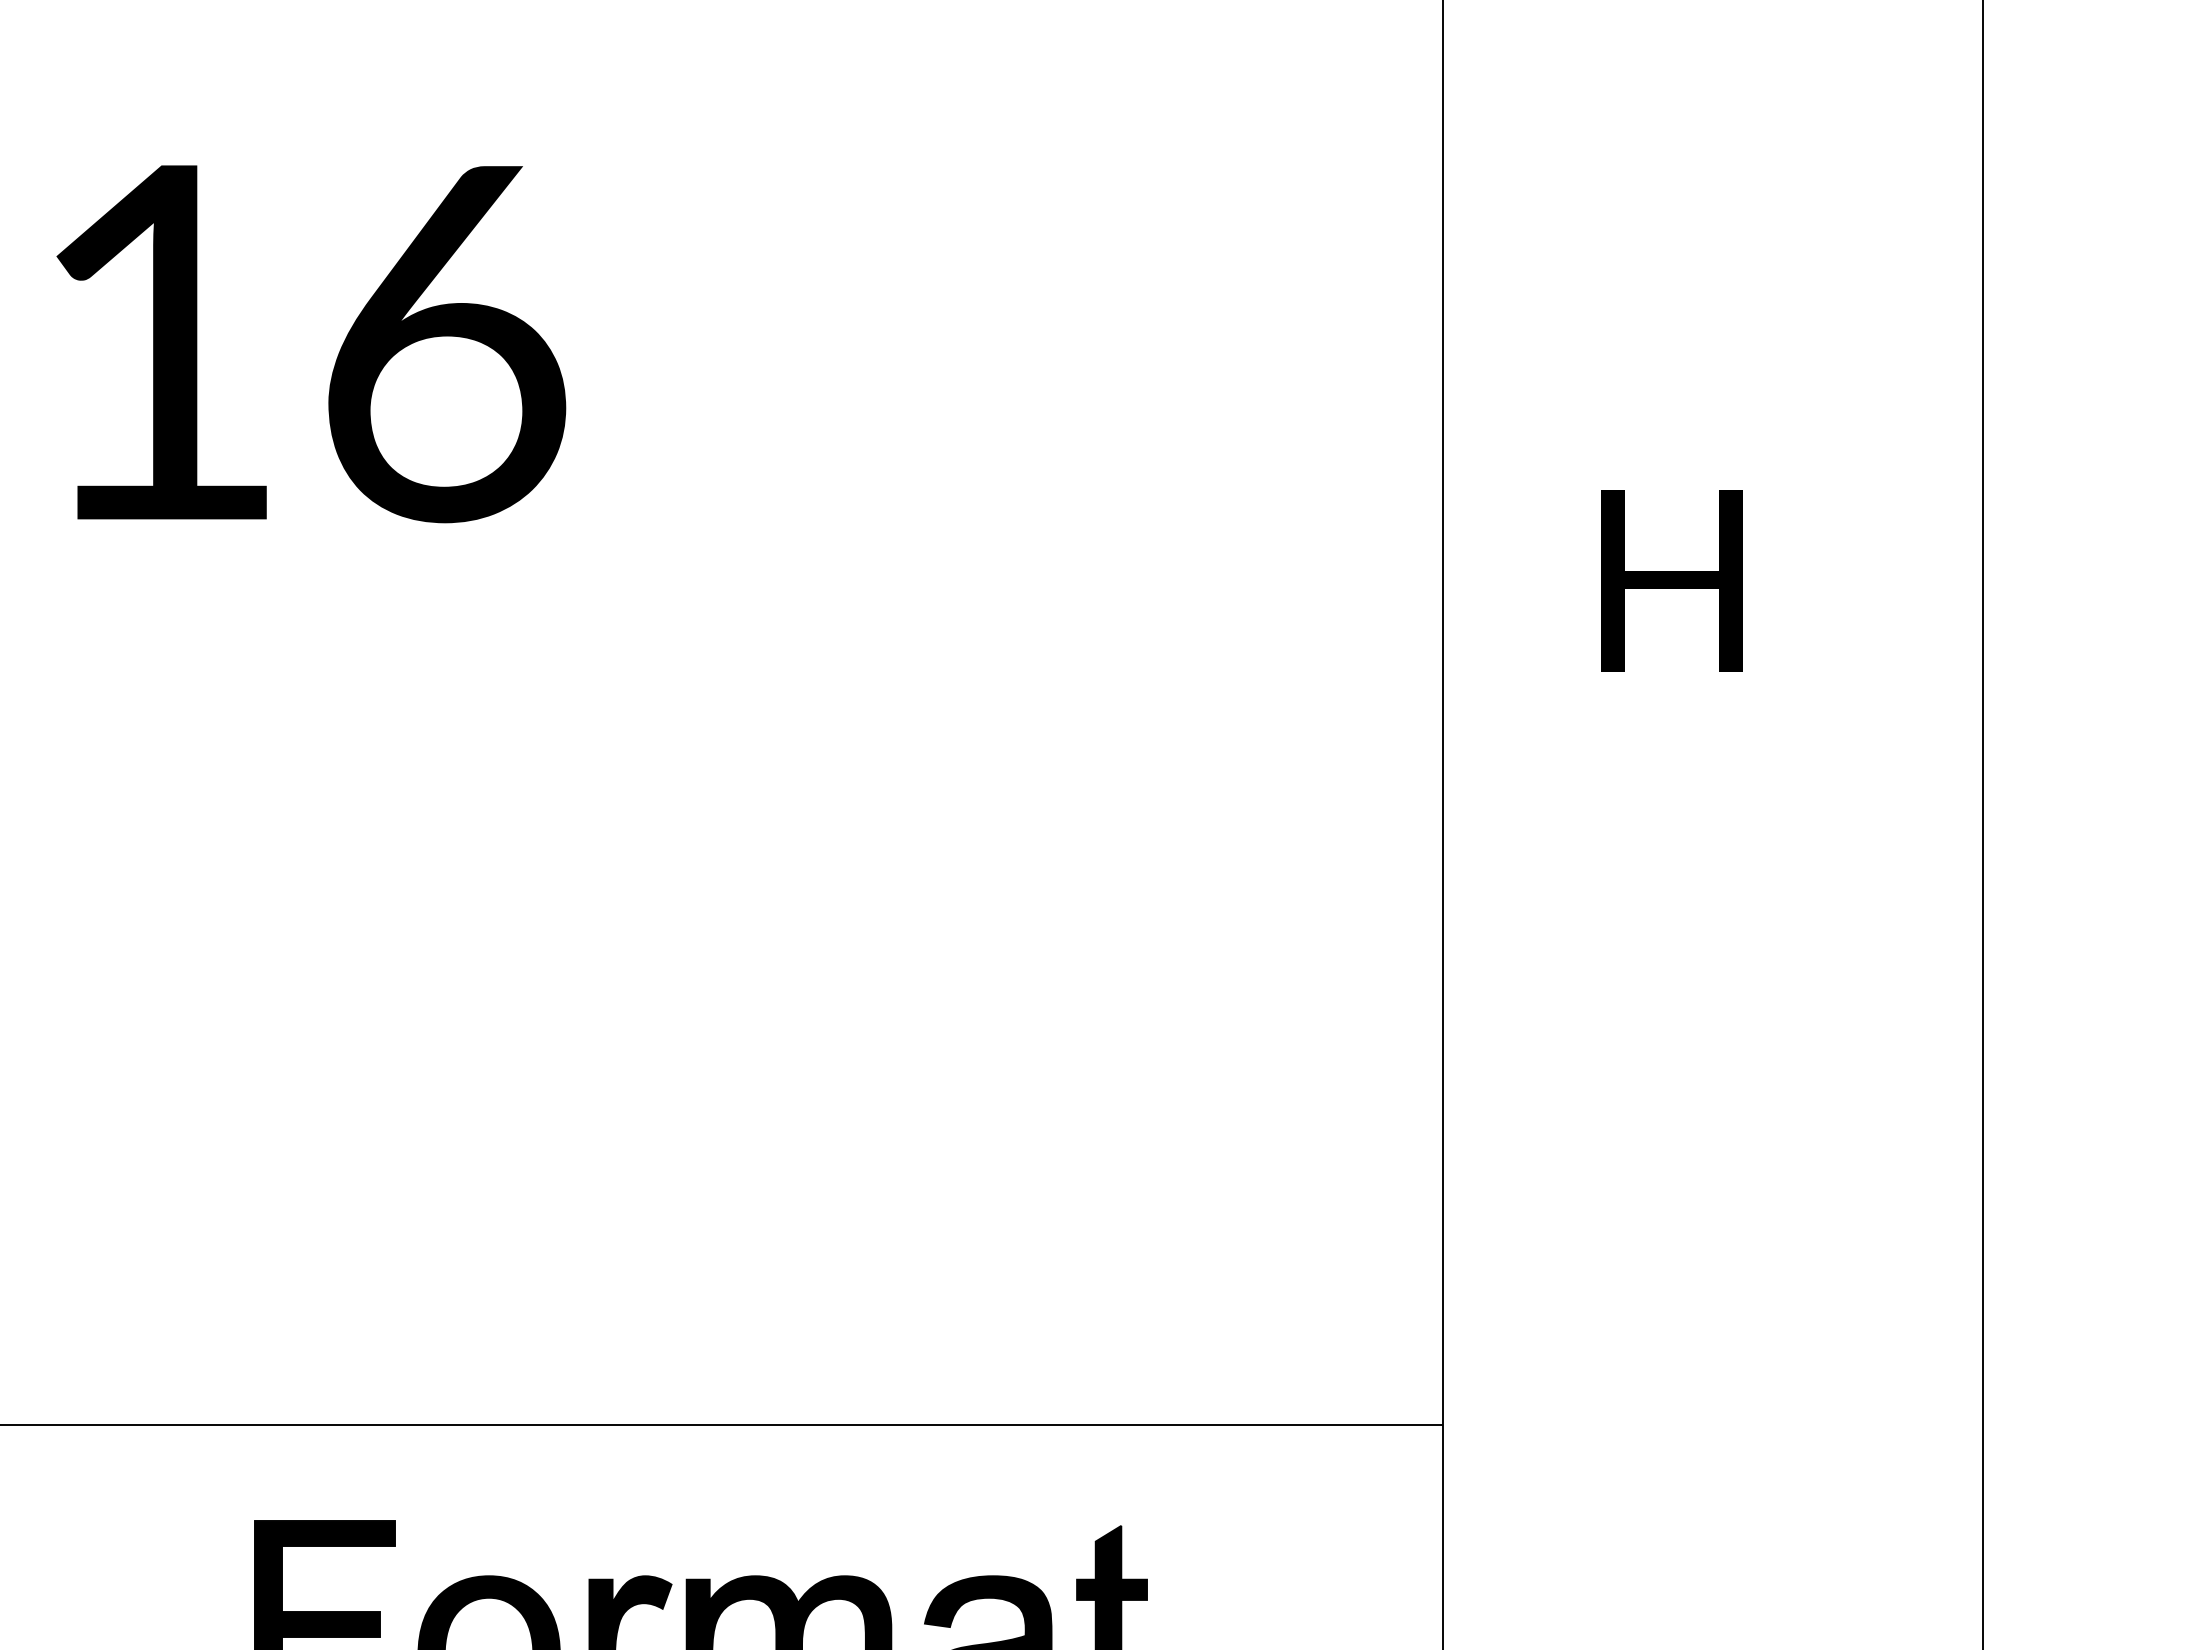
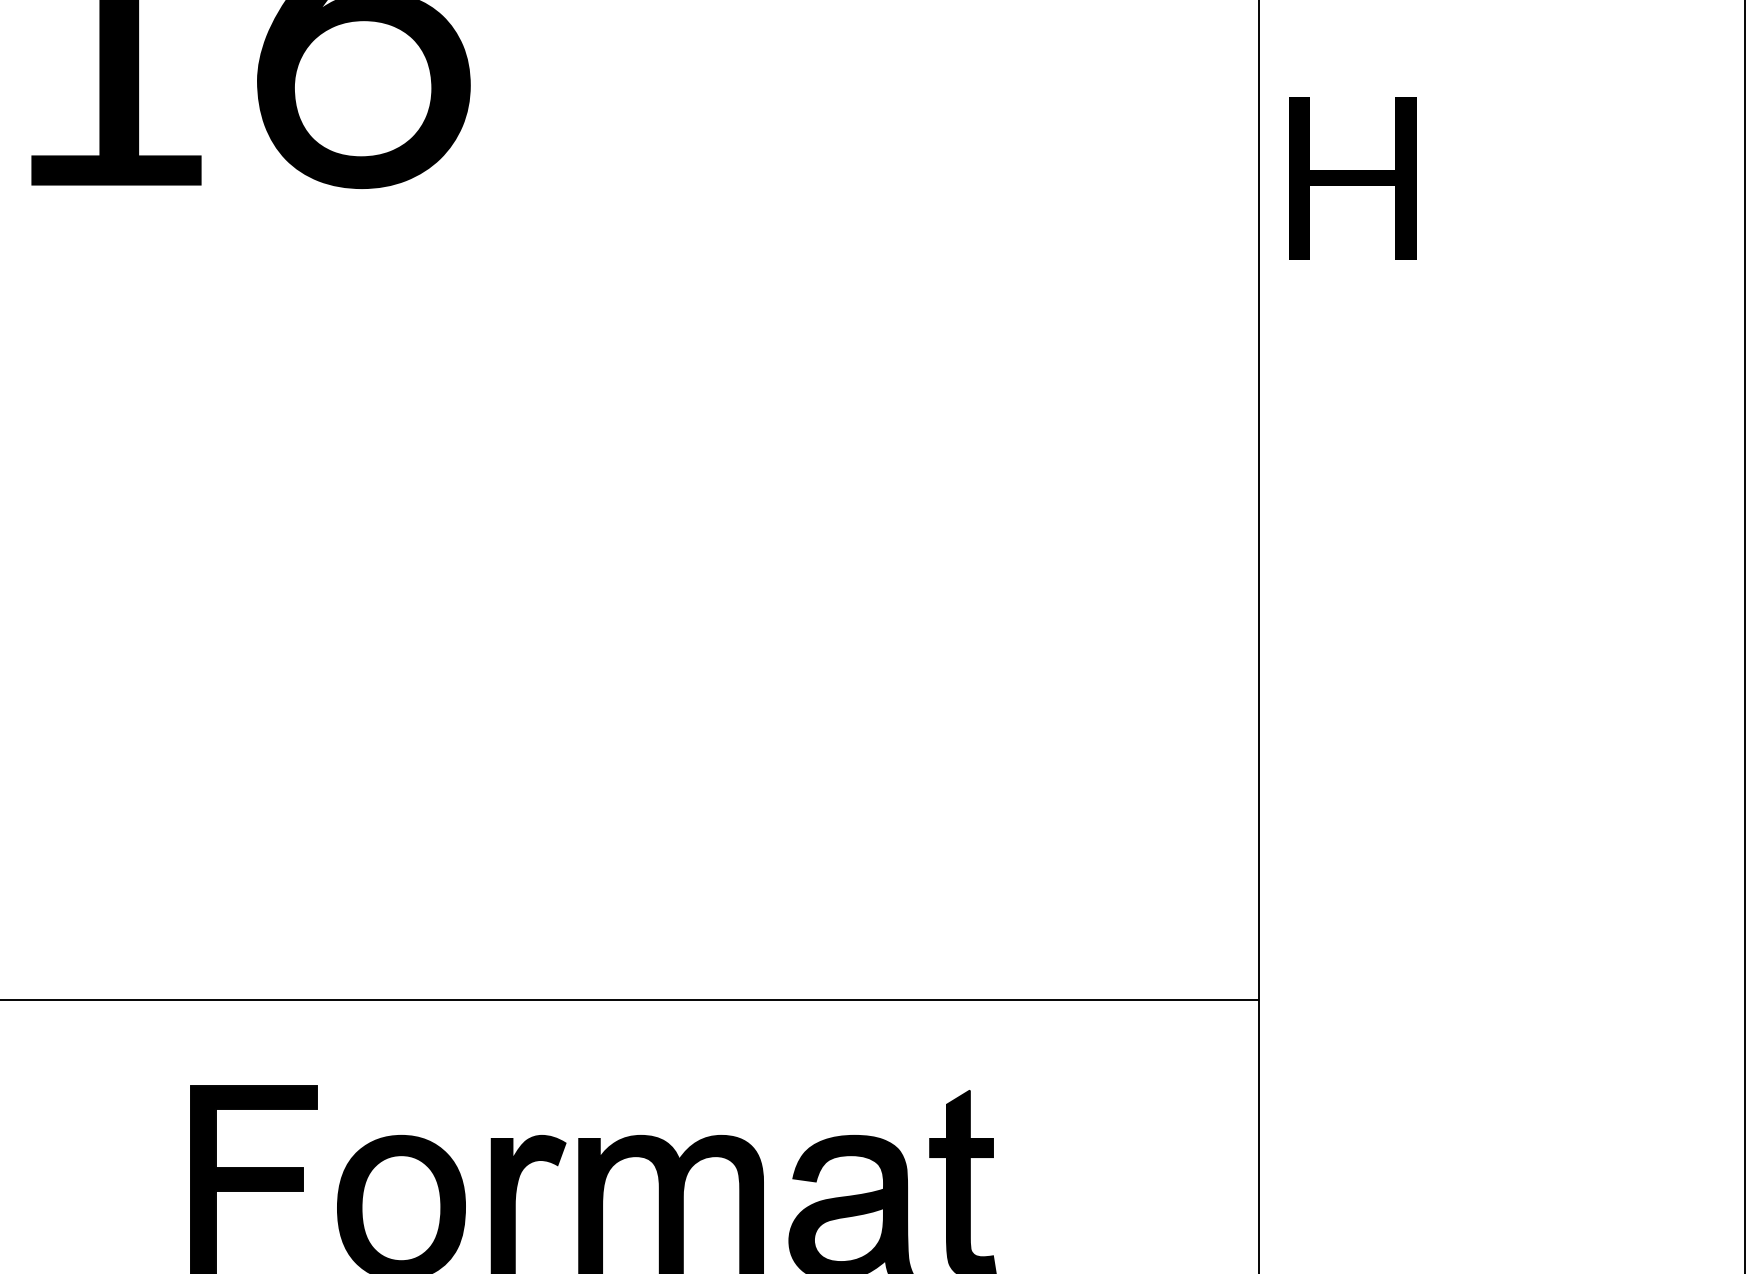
text: (1671, 580) -> (1352, 178), moved

